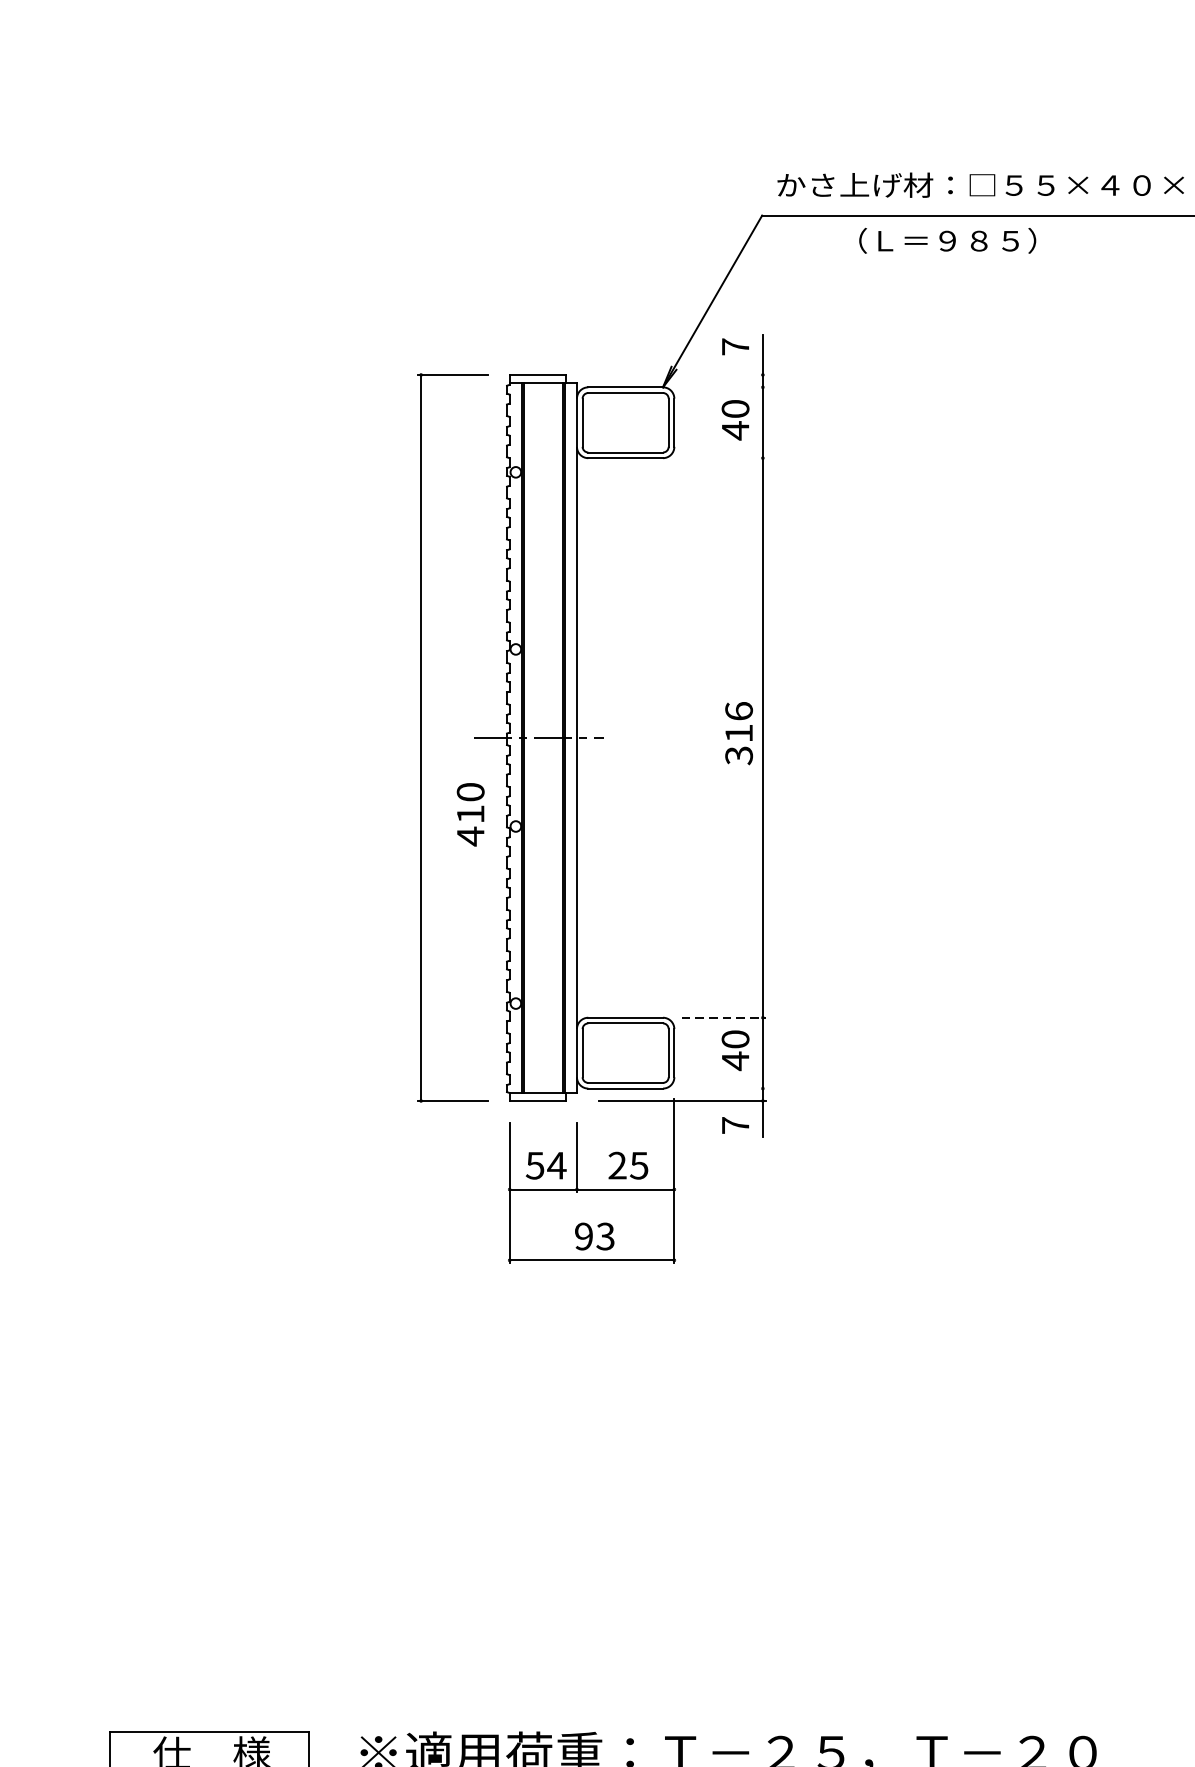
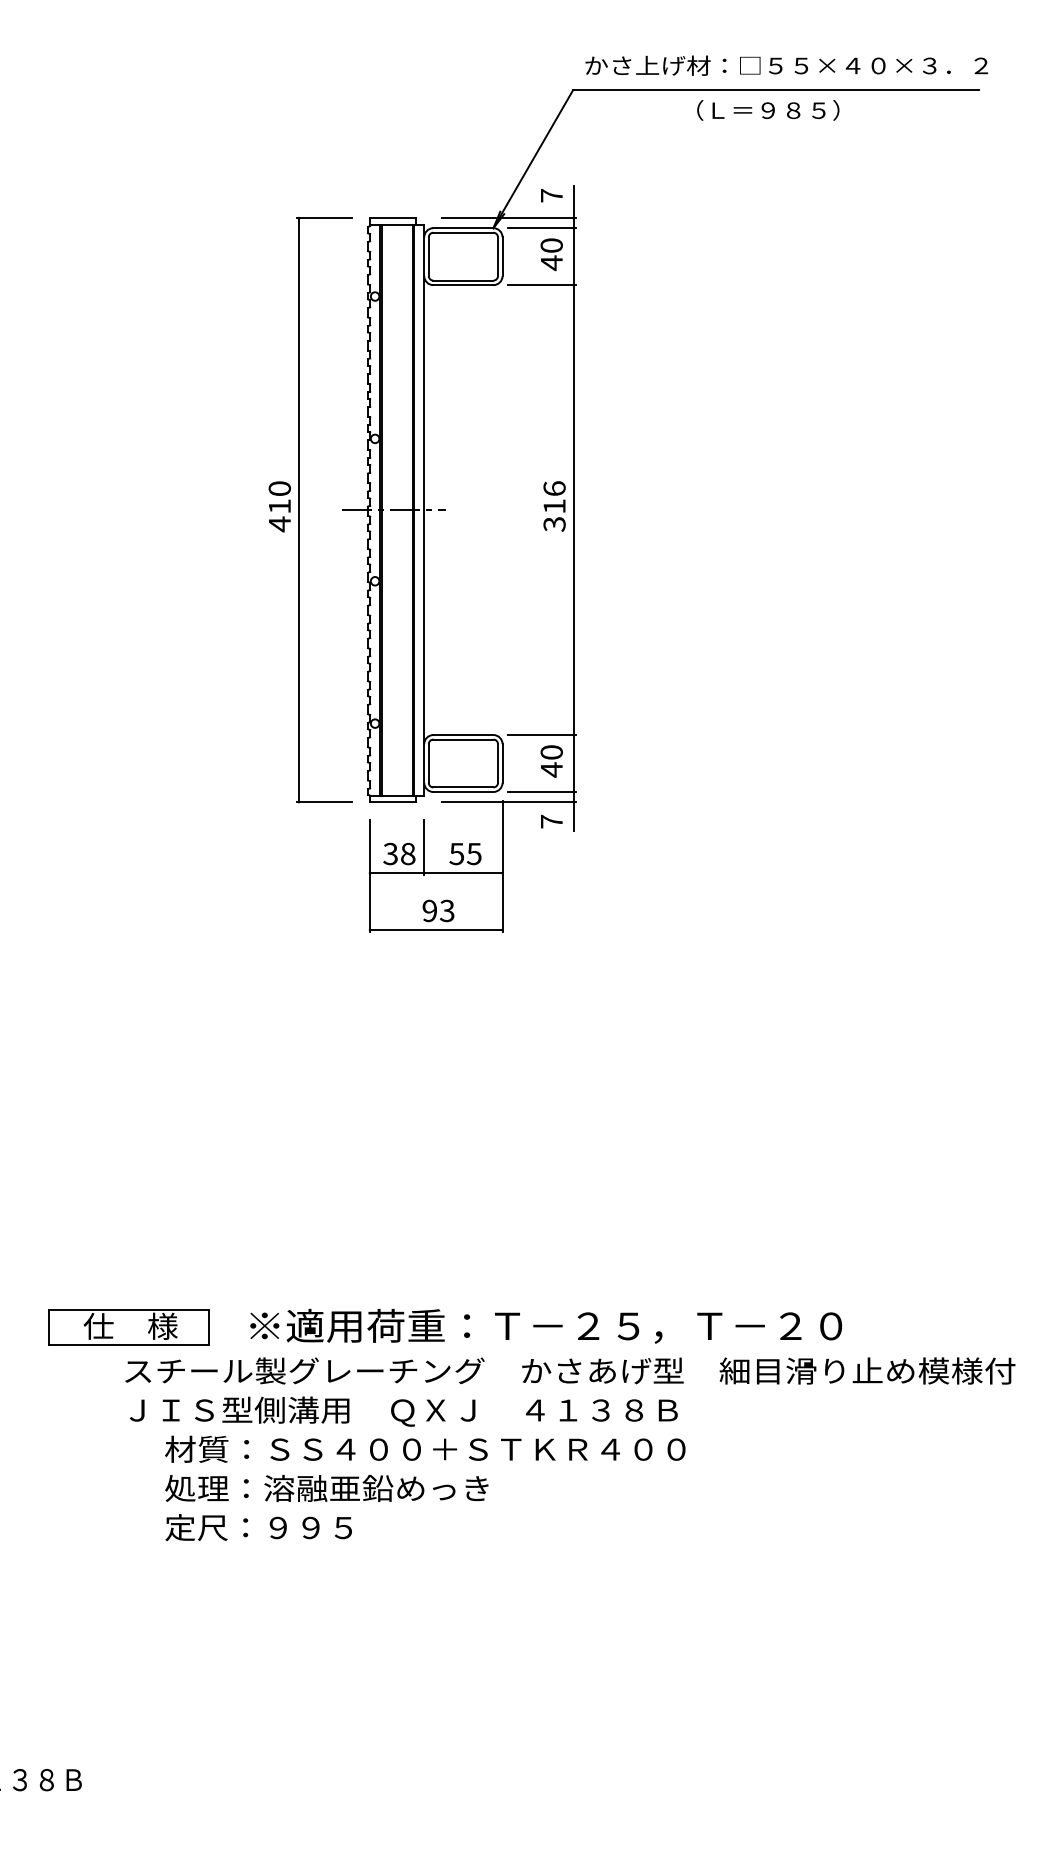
text: (947, 240) -> (768, 110), moved
line: (681, 375) -> (508, 218), added
line: (722, 387) -> (541, 228), added
line: (722, 458) -> (541, 285), added
text: (470, 814) -> (279, 506), moved
line: (724, 1018) -> (542, 735), dashed -> solid
line: (722, 1089) -> (541, 792), added
text: (546, 1165) -> (399, 853), 54 -> 38
text: (617, 1165) -> (456, 853), 25 -> 55

